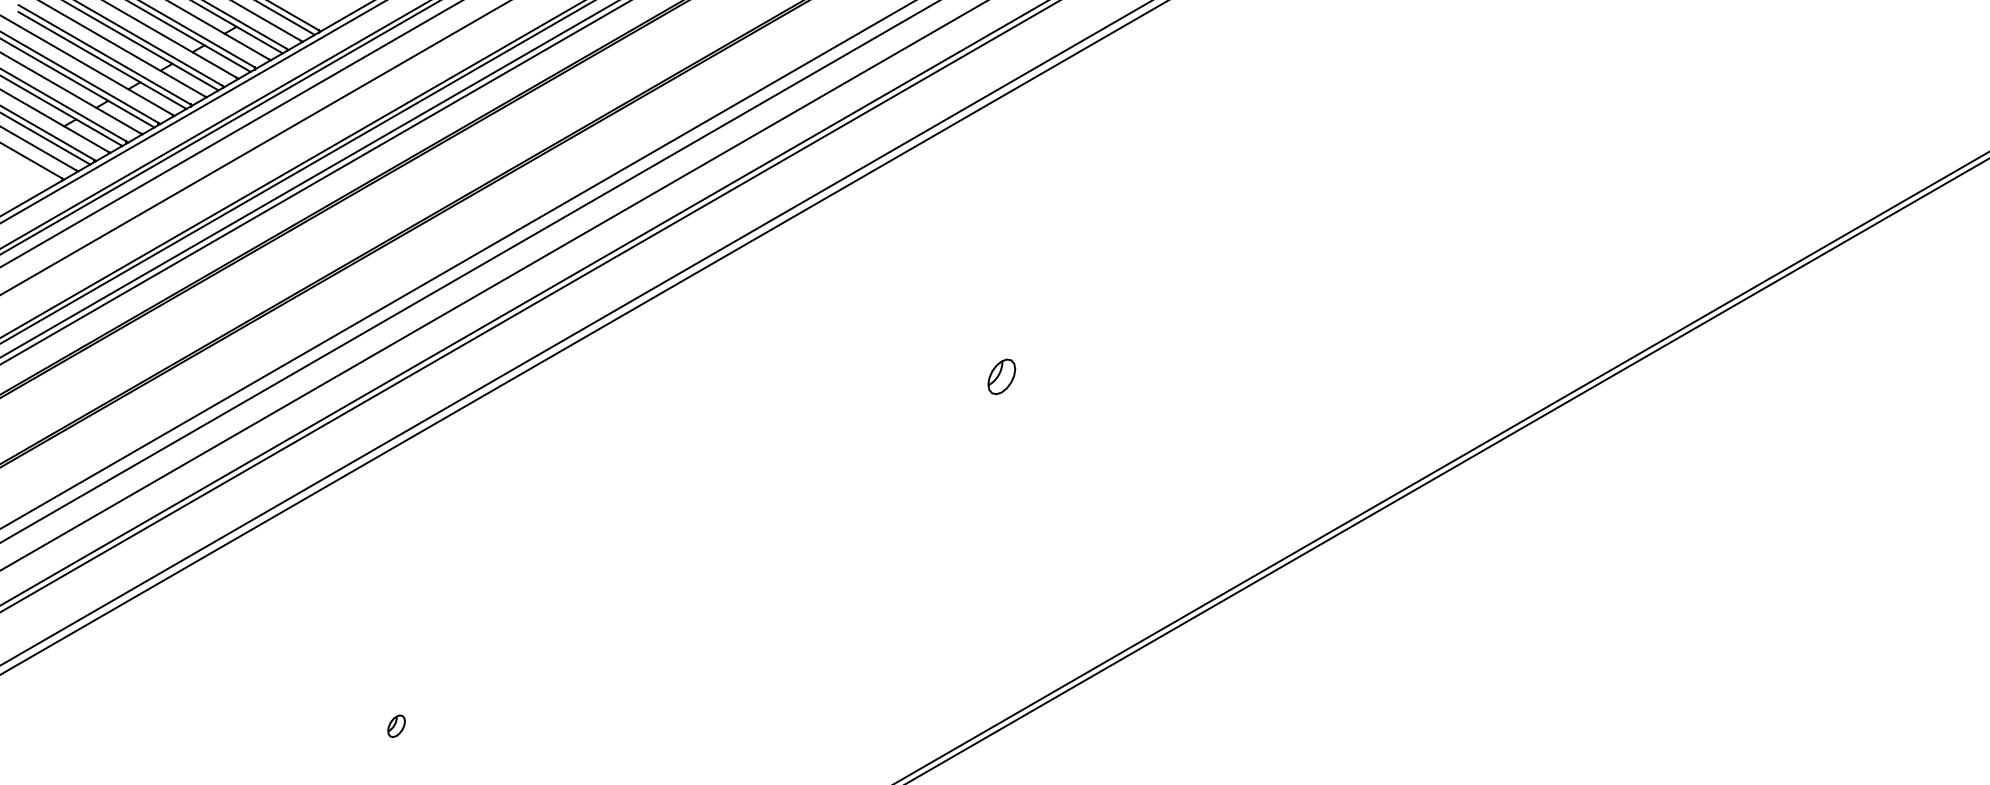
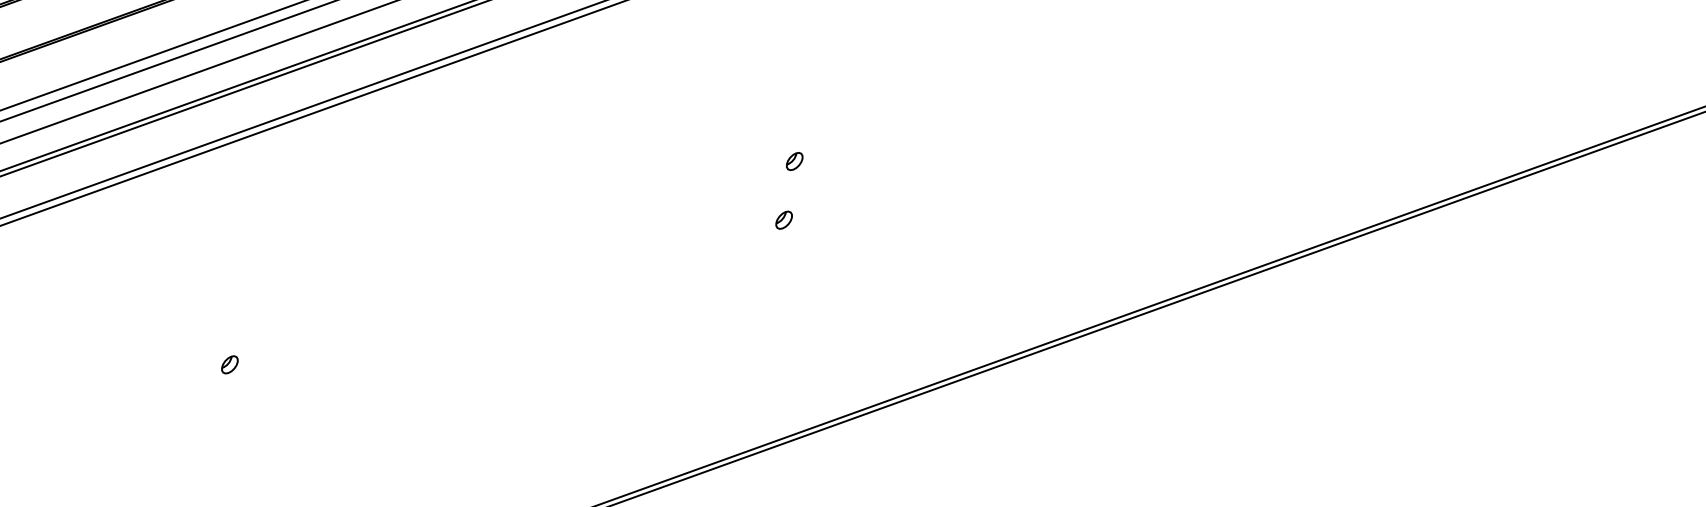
part: (1001, 376) -> (794, 161), size x0.62
part: (1001, 446) -> (783, 220), added

